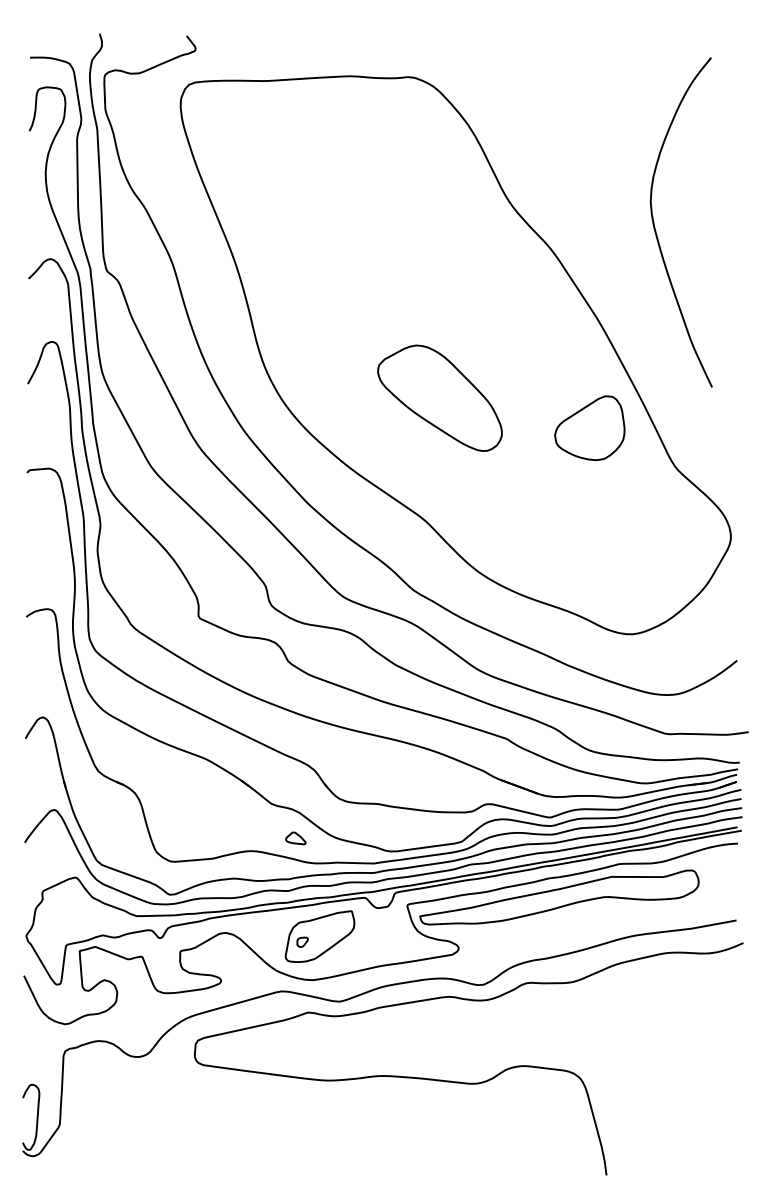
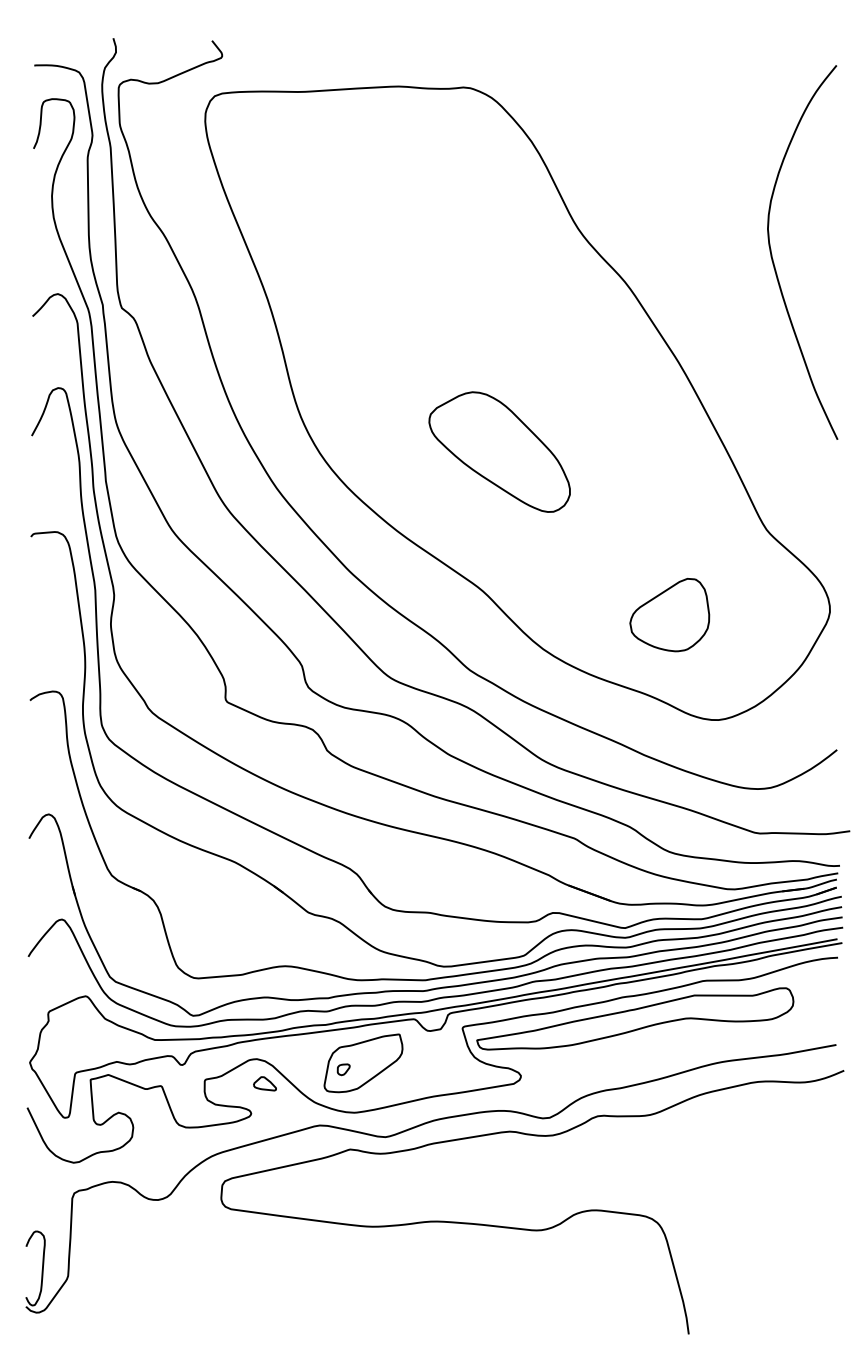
curve: (656, 231) -> (774, 262), moved
part: (589, 428) -> (669, 615), moved
part: (295, 838) -> (264, 1083), moved

